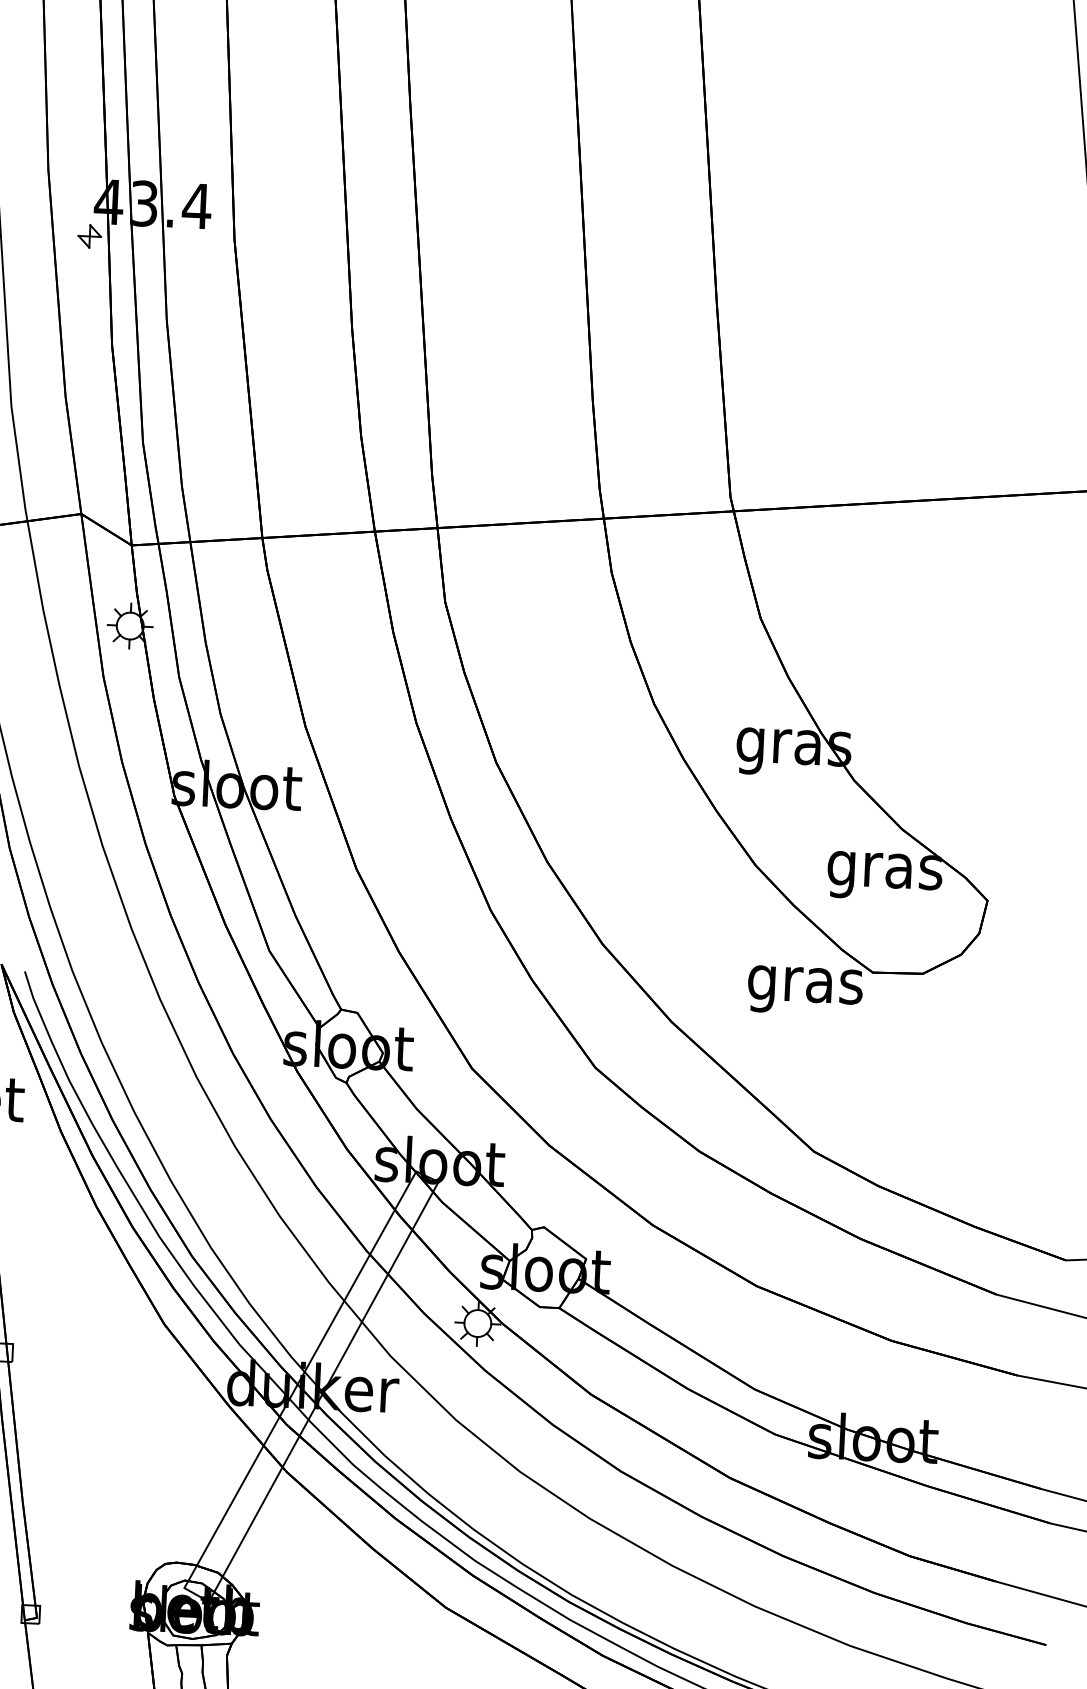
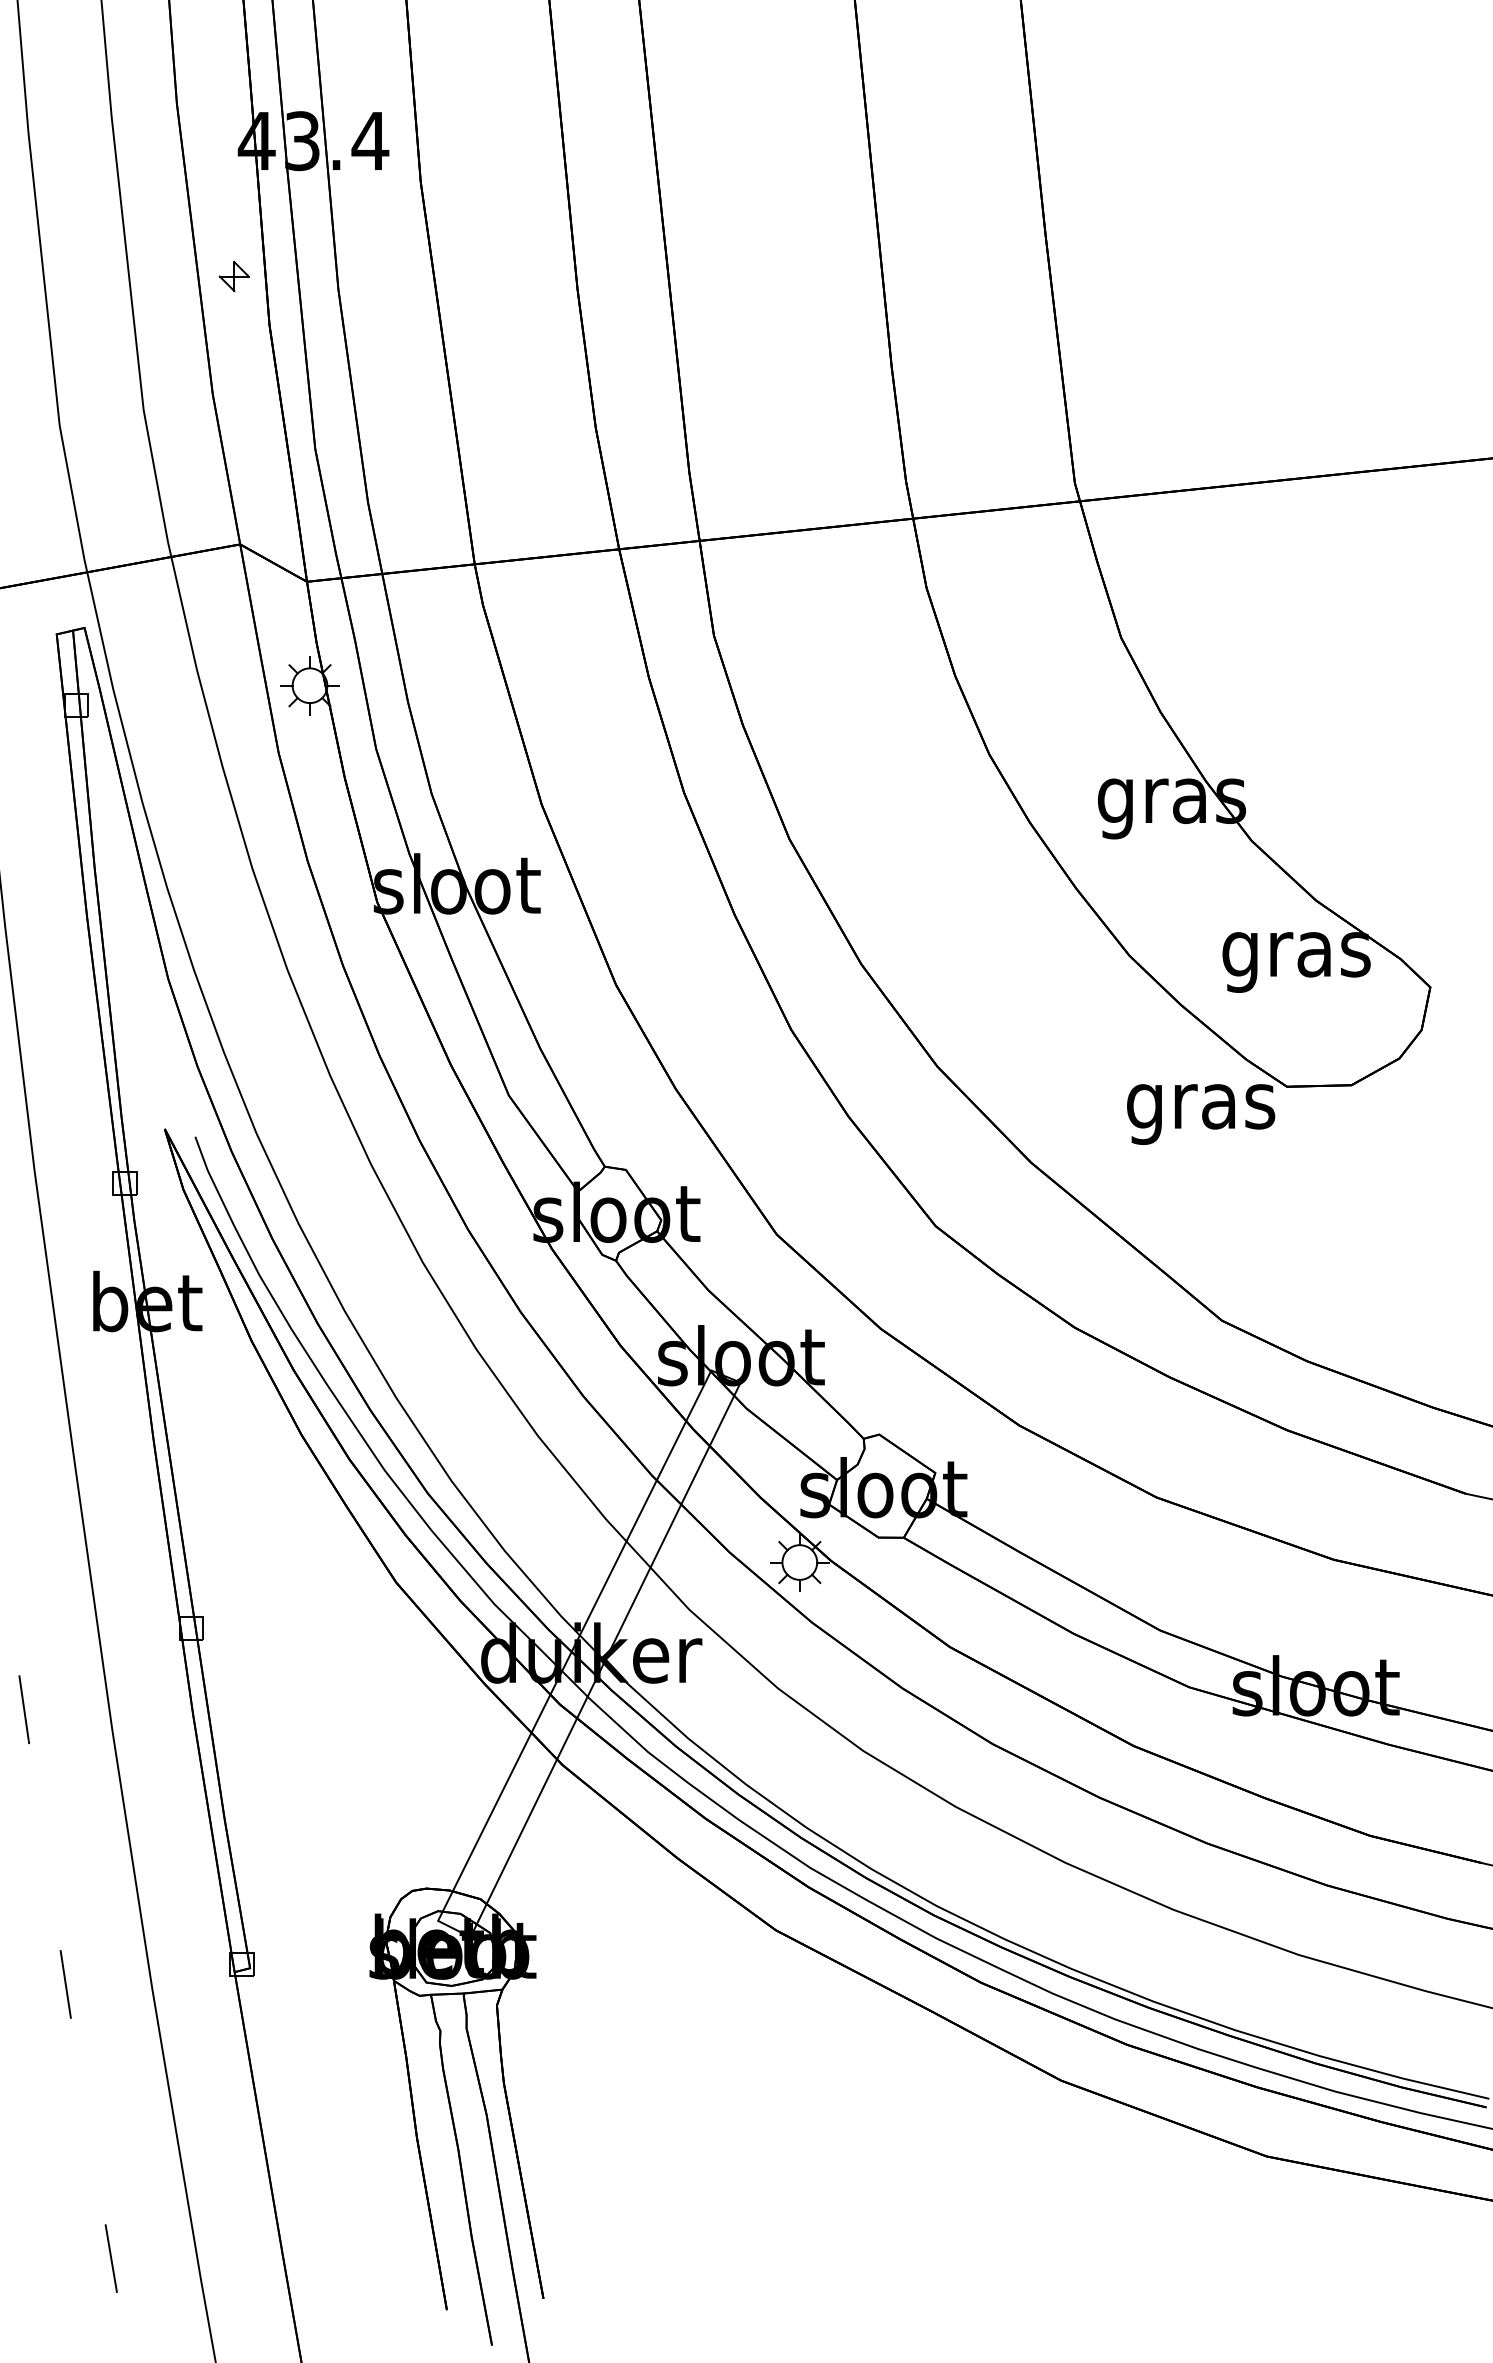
part: (89, 236) -> (233, 276), moved

